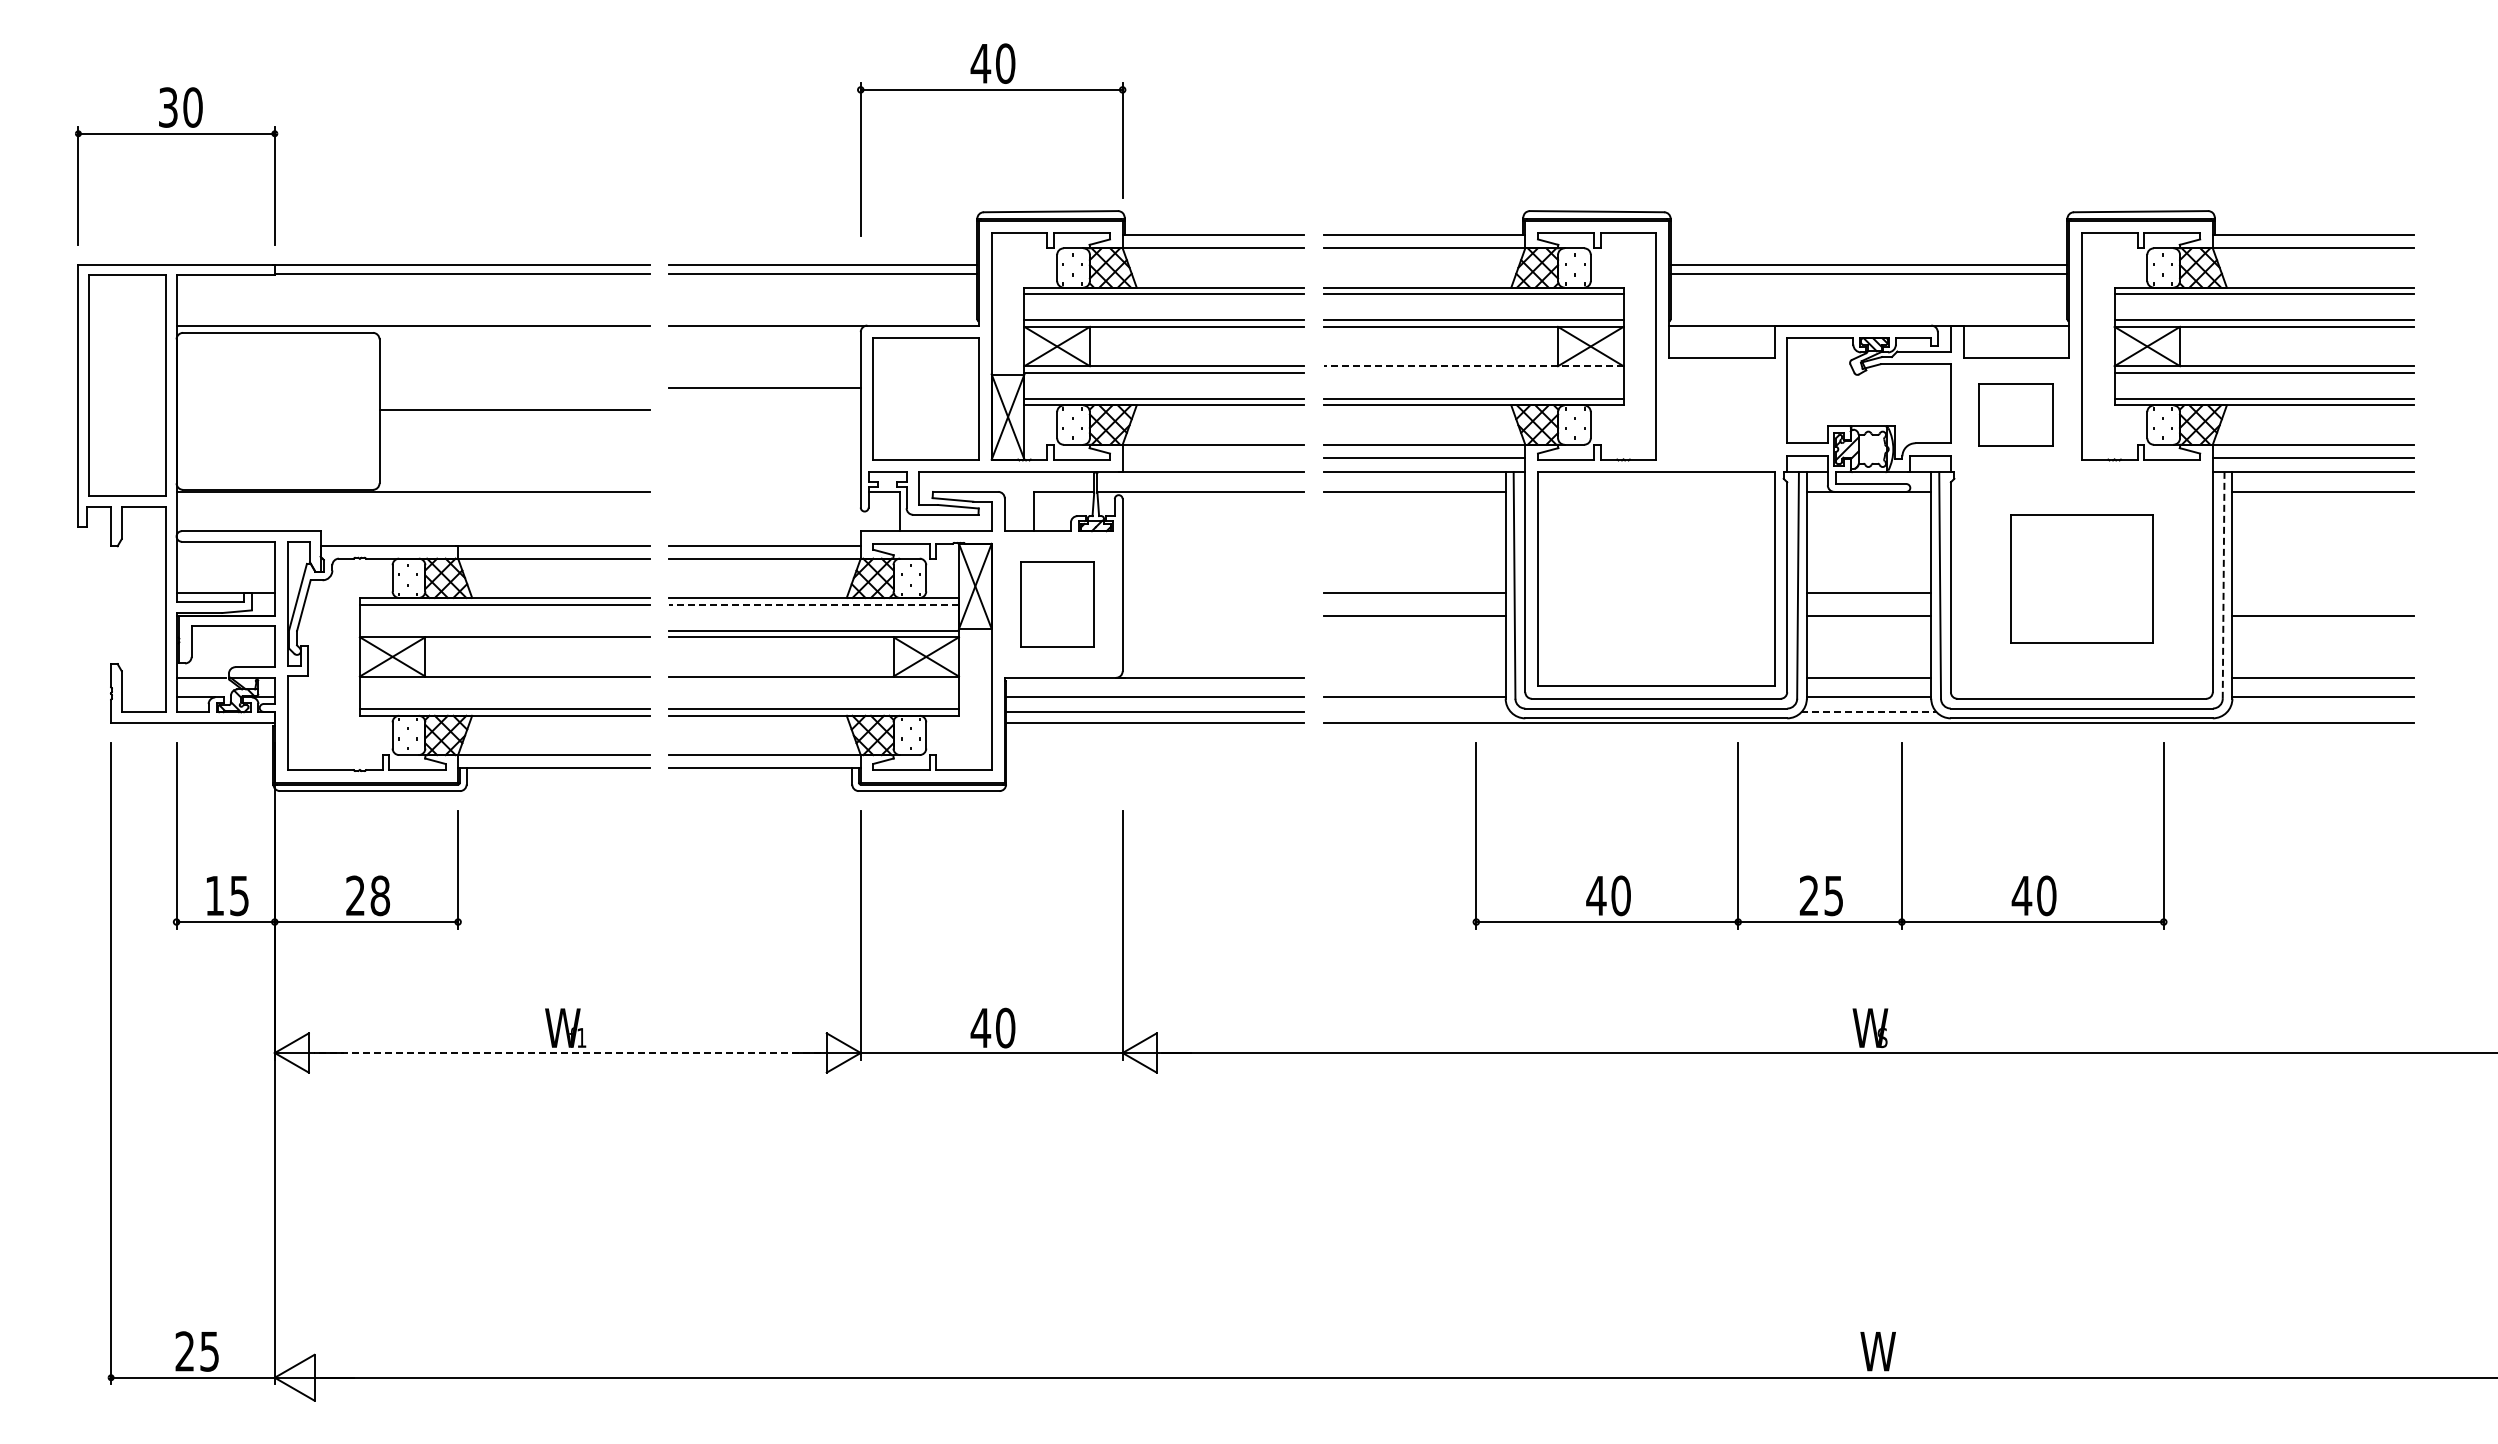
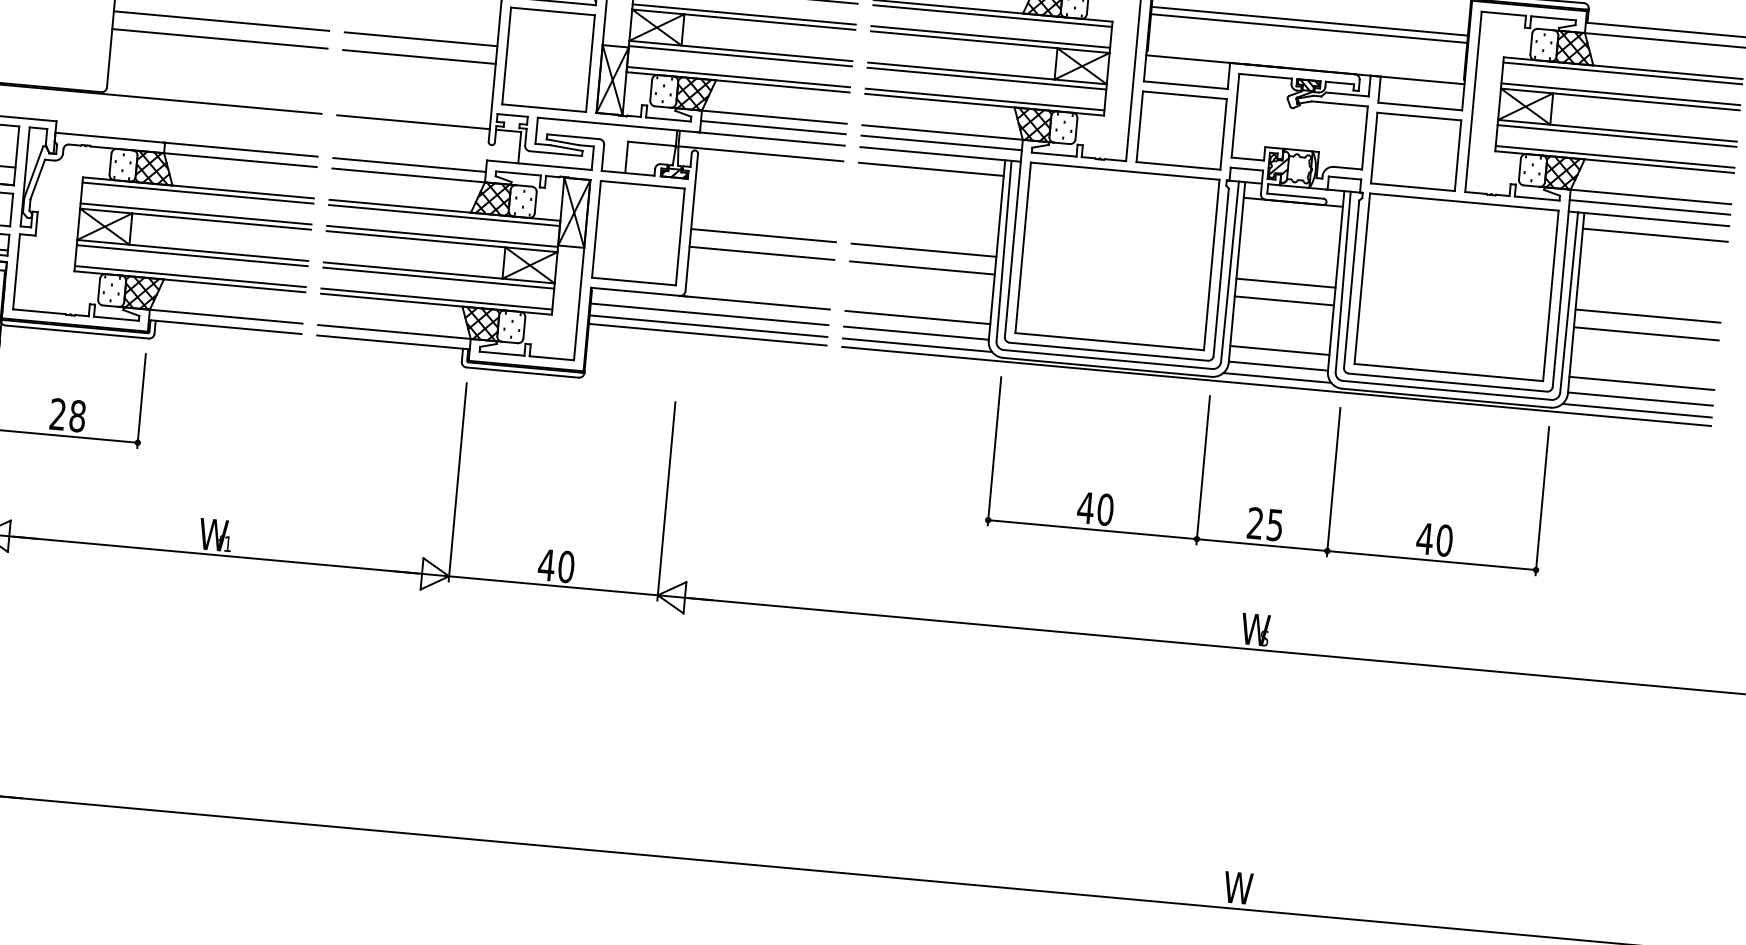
line: (1473, 366) -> (987, 73), dashed -> solid
line: (1473, 372) -> (986, 78), added
line: (514, 387) -> (221, 20), added
line: (764, 410) -> (419, 57), added
part: (1721, 415) -> (1181, 130), added
part: (2016, 415) -> (1416, 152), size x1.43
line: (1213, 457) -> (773, 127), added
line: (764, 491) -> (413, 121), added
part: (2081, 578) -> (1456, 286), size x1.67
line: (2223, 585) -> (1569, 302), dashed -> solid
line: (1213, 593) -> (763, 235), added
line: (2323, 593) -> (1648, 316), added
line: (814, 604) -> (444, 215), dashed -> solid
part: (1057, 604) -> (638, 233), size x1.43
line: (1213, 615) -> (761, 253), added
line: (504, 630) -> (195, 213), added
line: (1414, 677) -> (917, 317), added
line: (504, 683) -> (192, 256), added
line: (813, 683) -> (438, 278), added
line: (1417, 712) -> (917, 345), added
line: (1869, 712) -> (1277, 378), dashed -> solid
line: (2320, 712) -> (1637, 410), added
part: (1810, 875) -> (1257, 507), moved
line: (567, 1053) -> (215, 555), dashed -> solid

